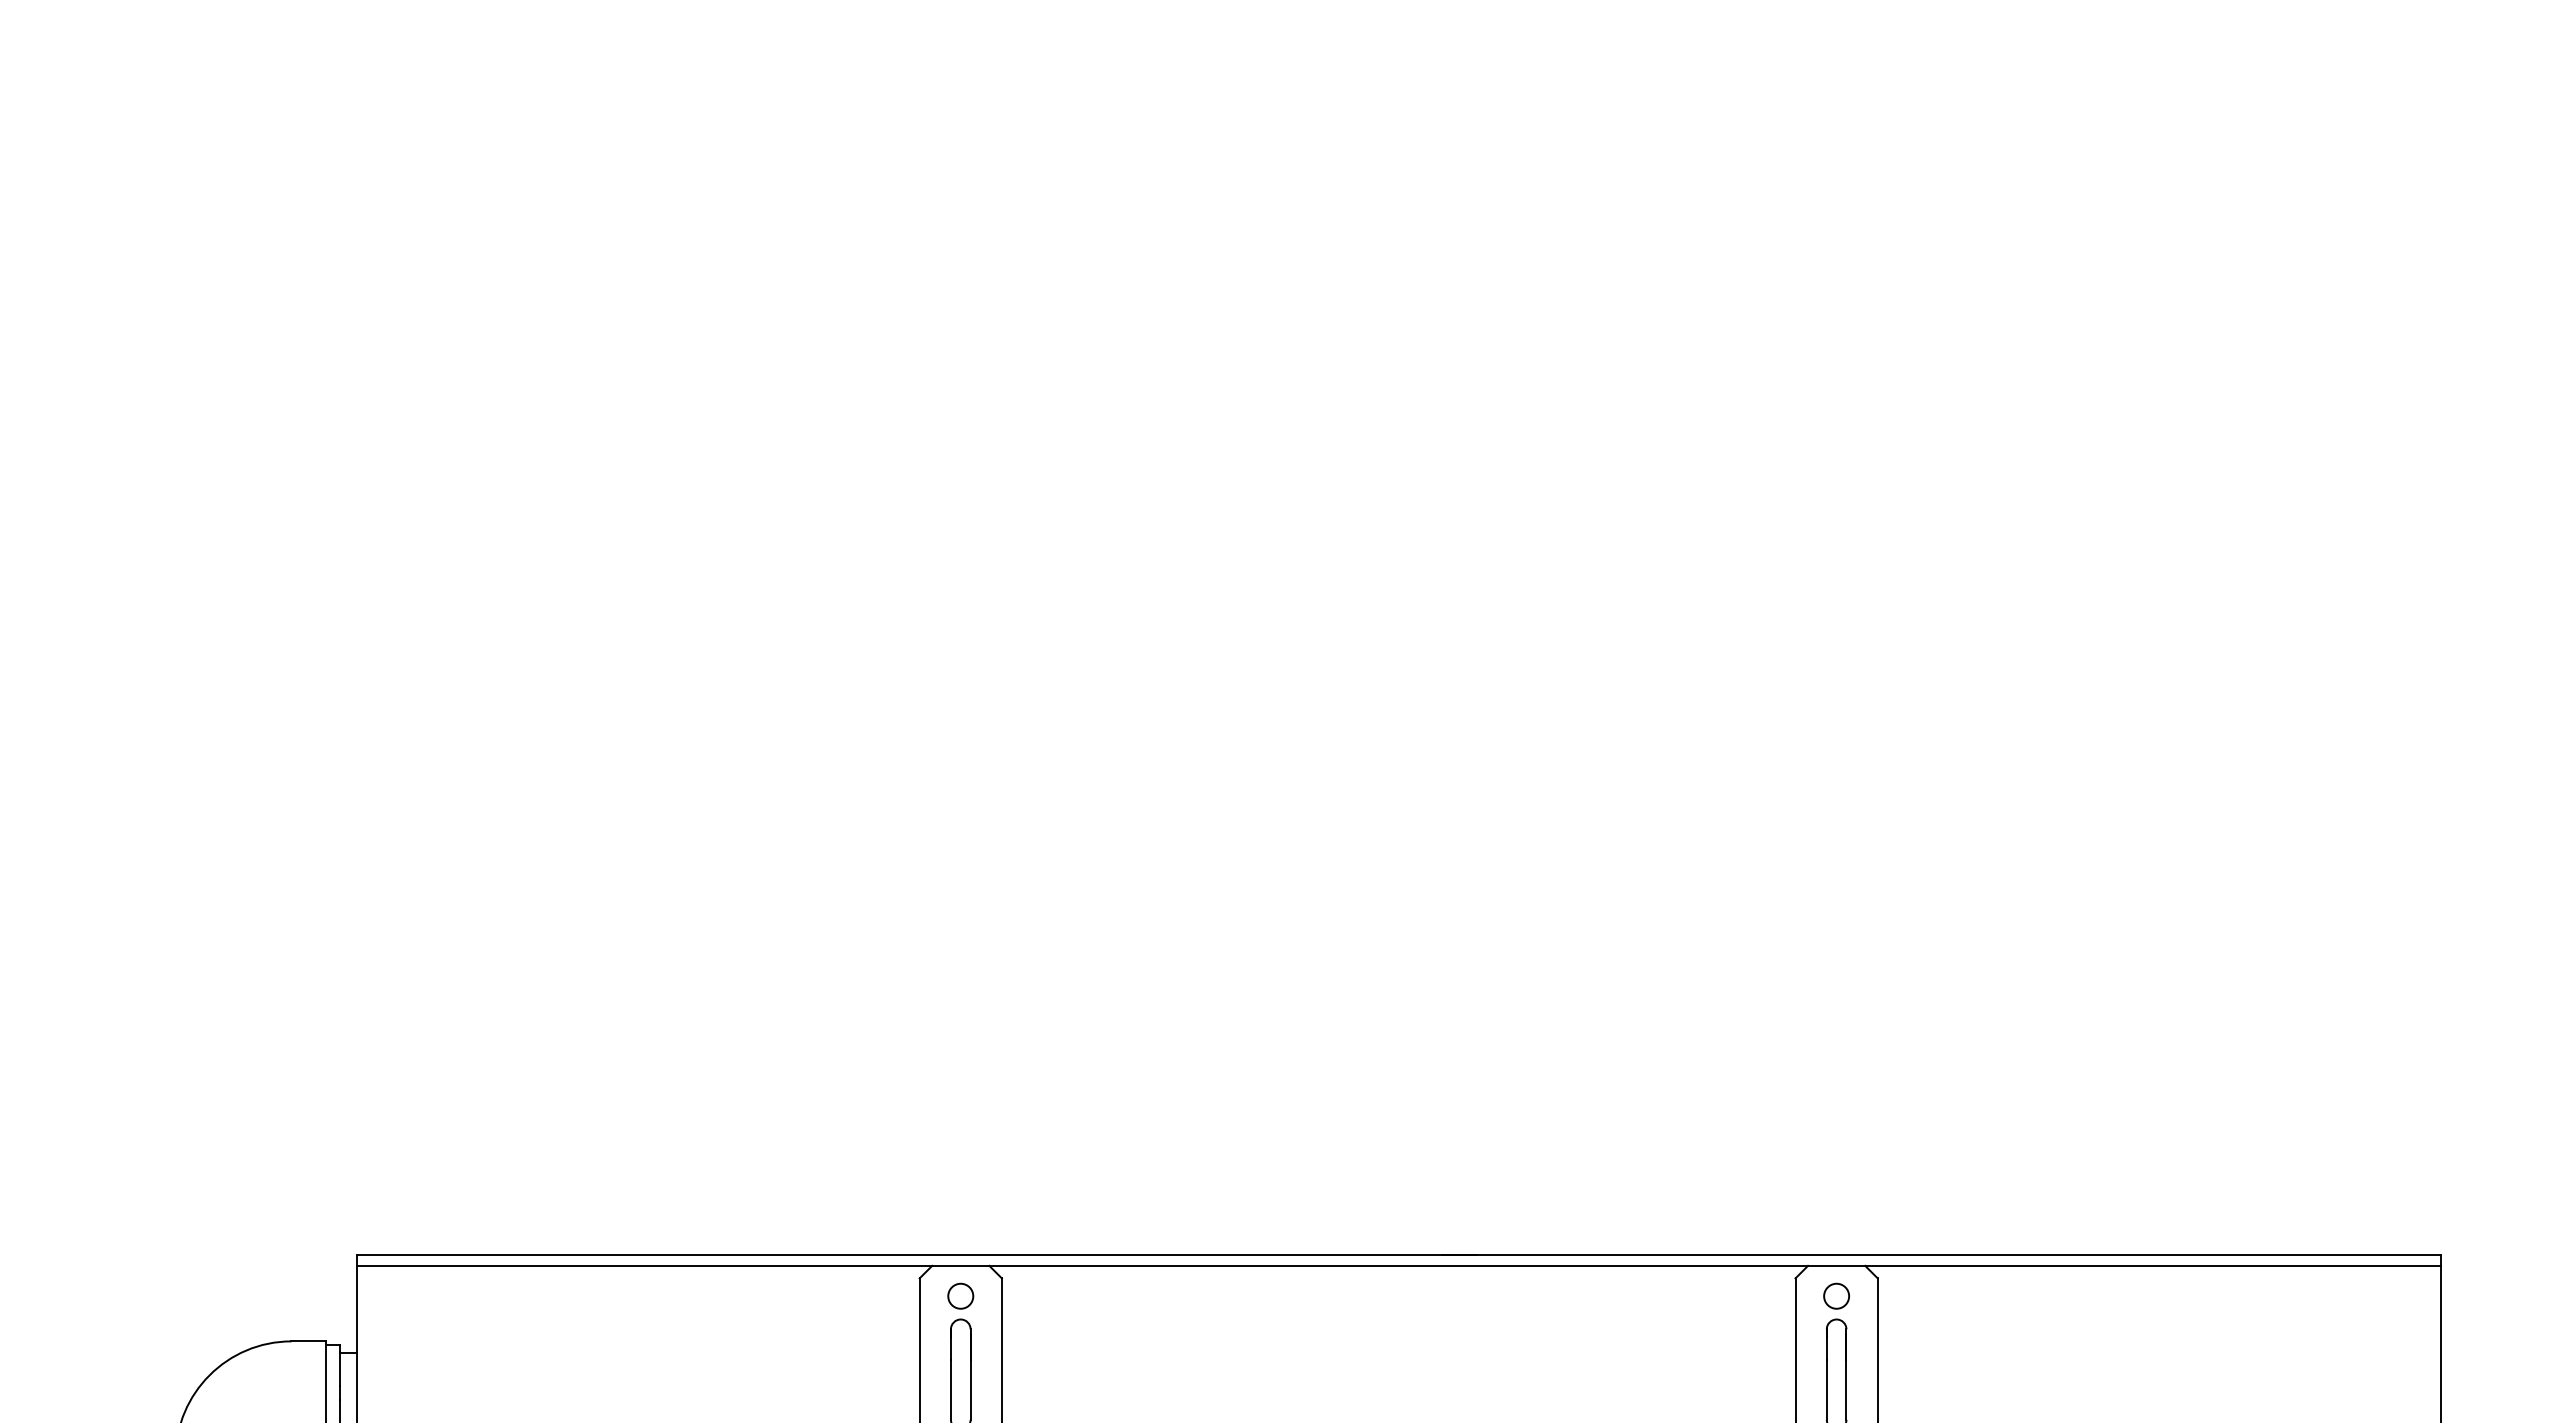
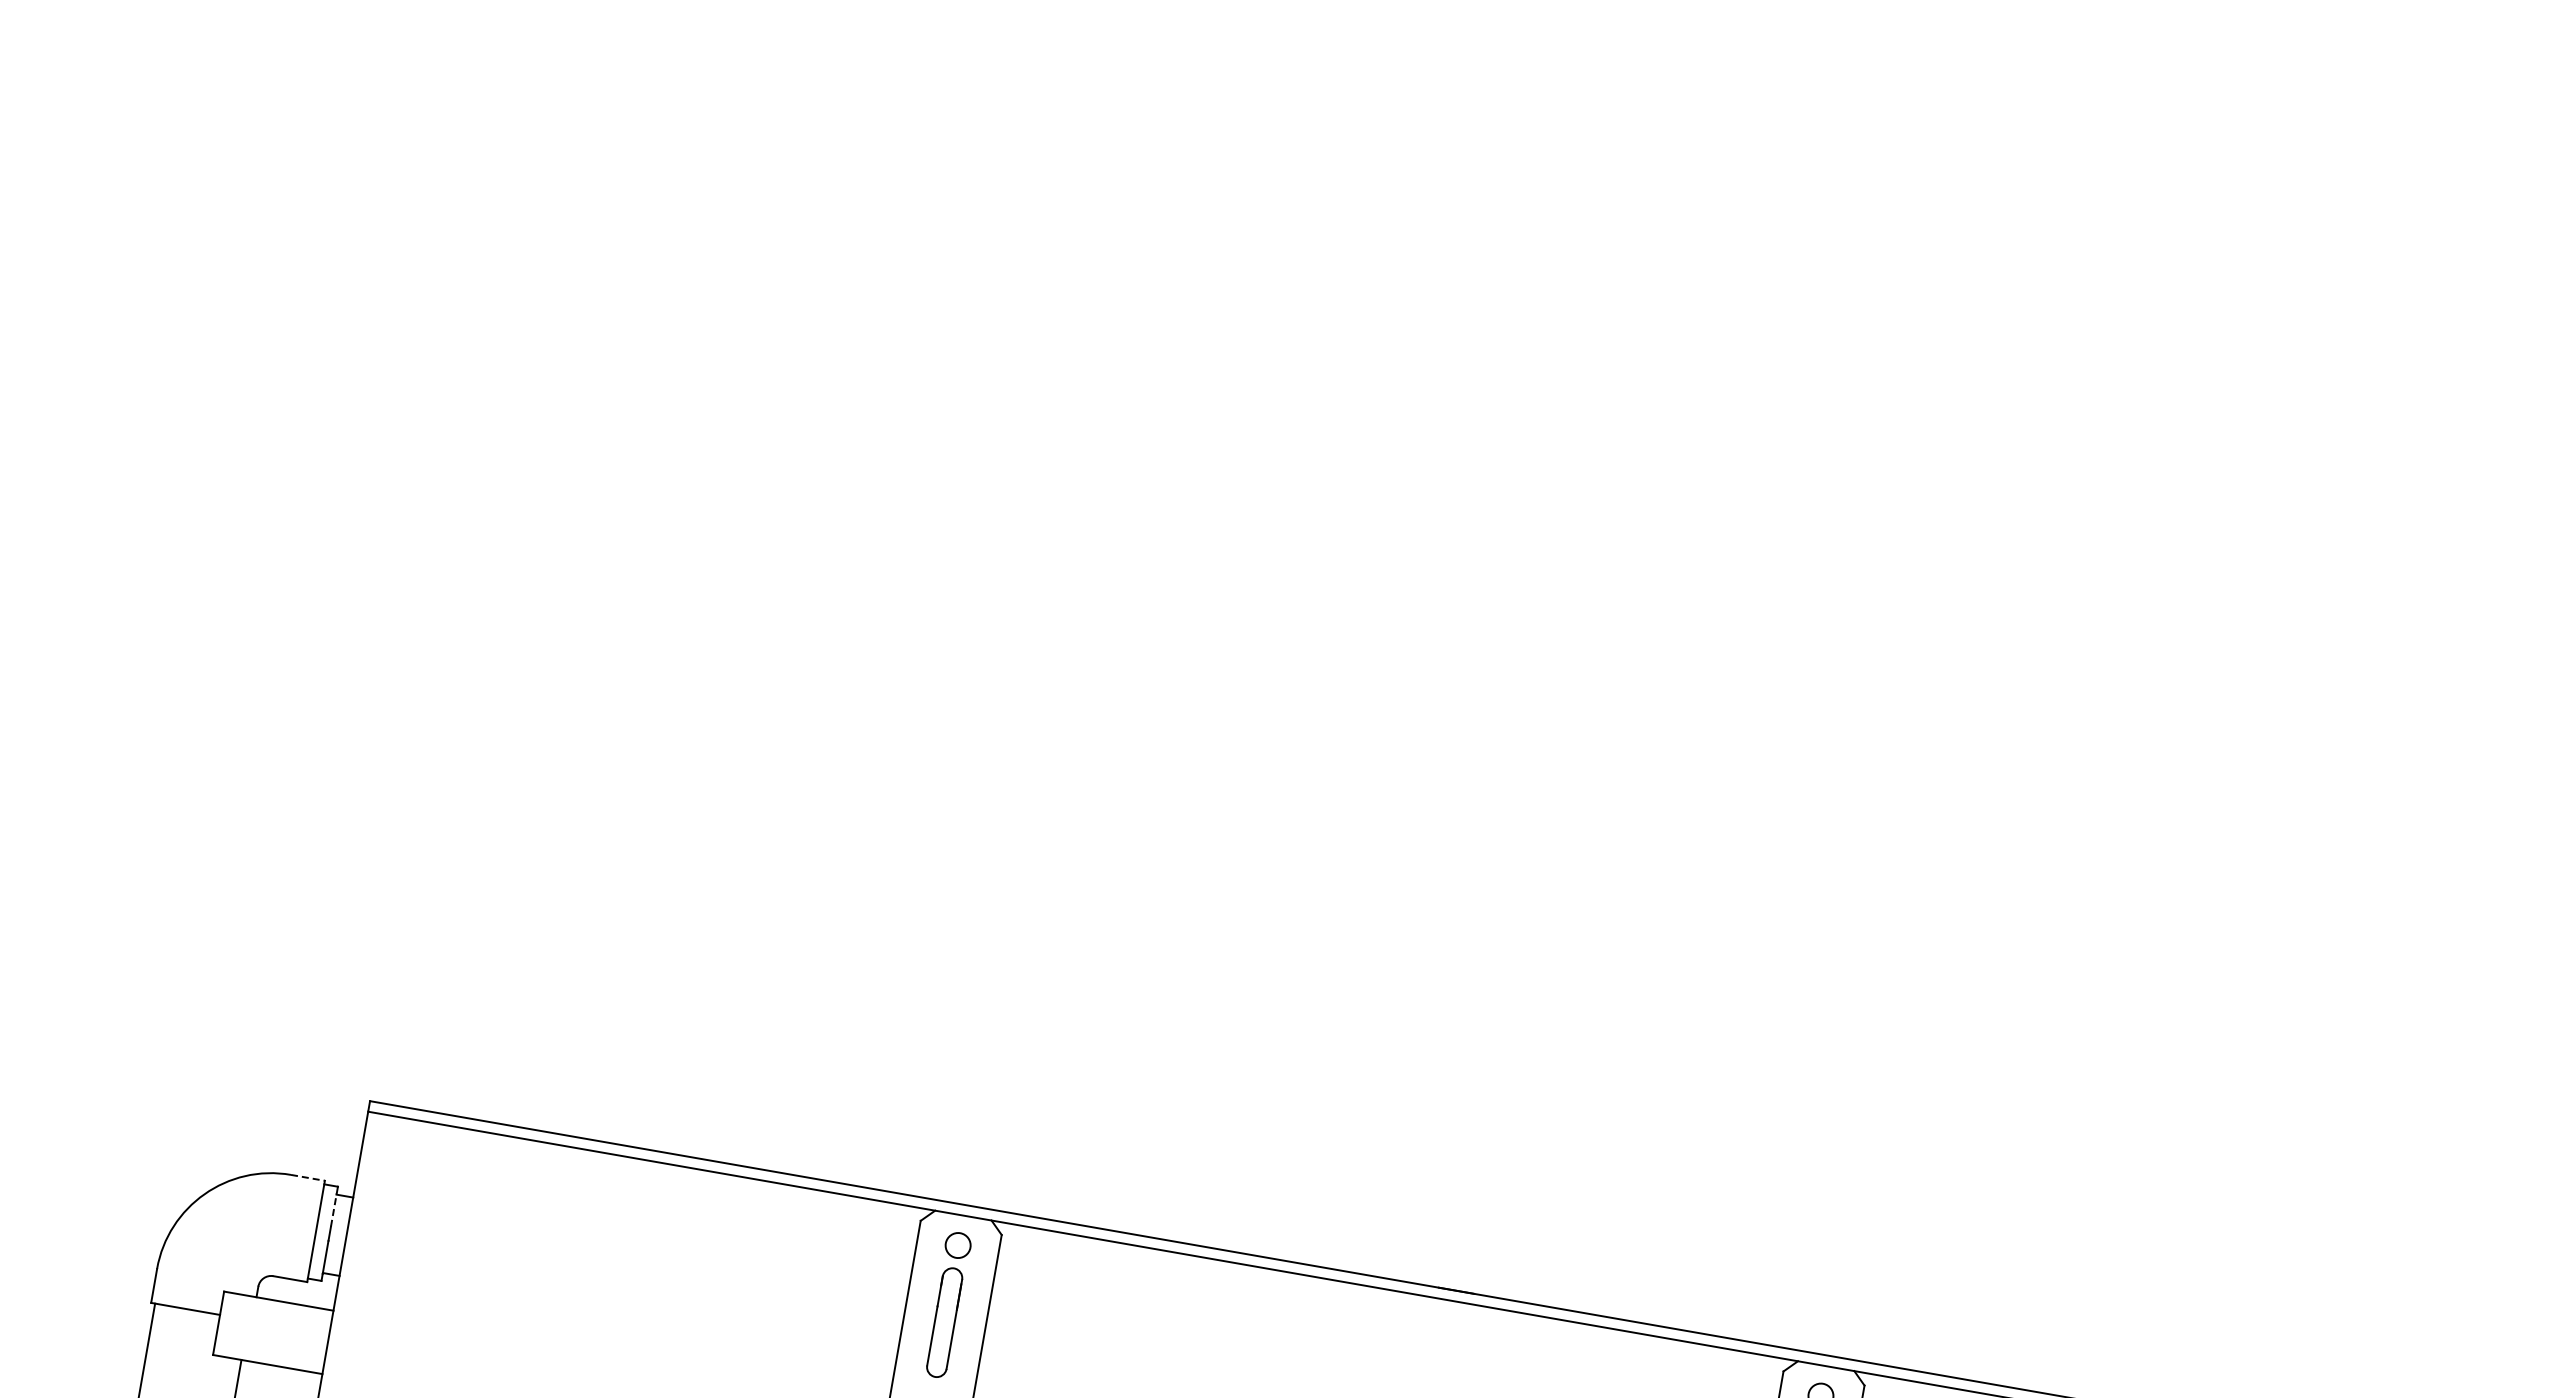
line: (309, 1341) -> (308, 1178), solid -> dashed
line: (339, 1368) -> (333, 1209), solid -> dashed

